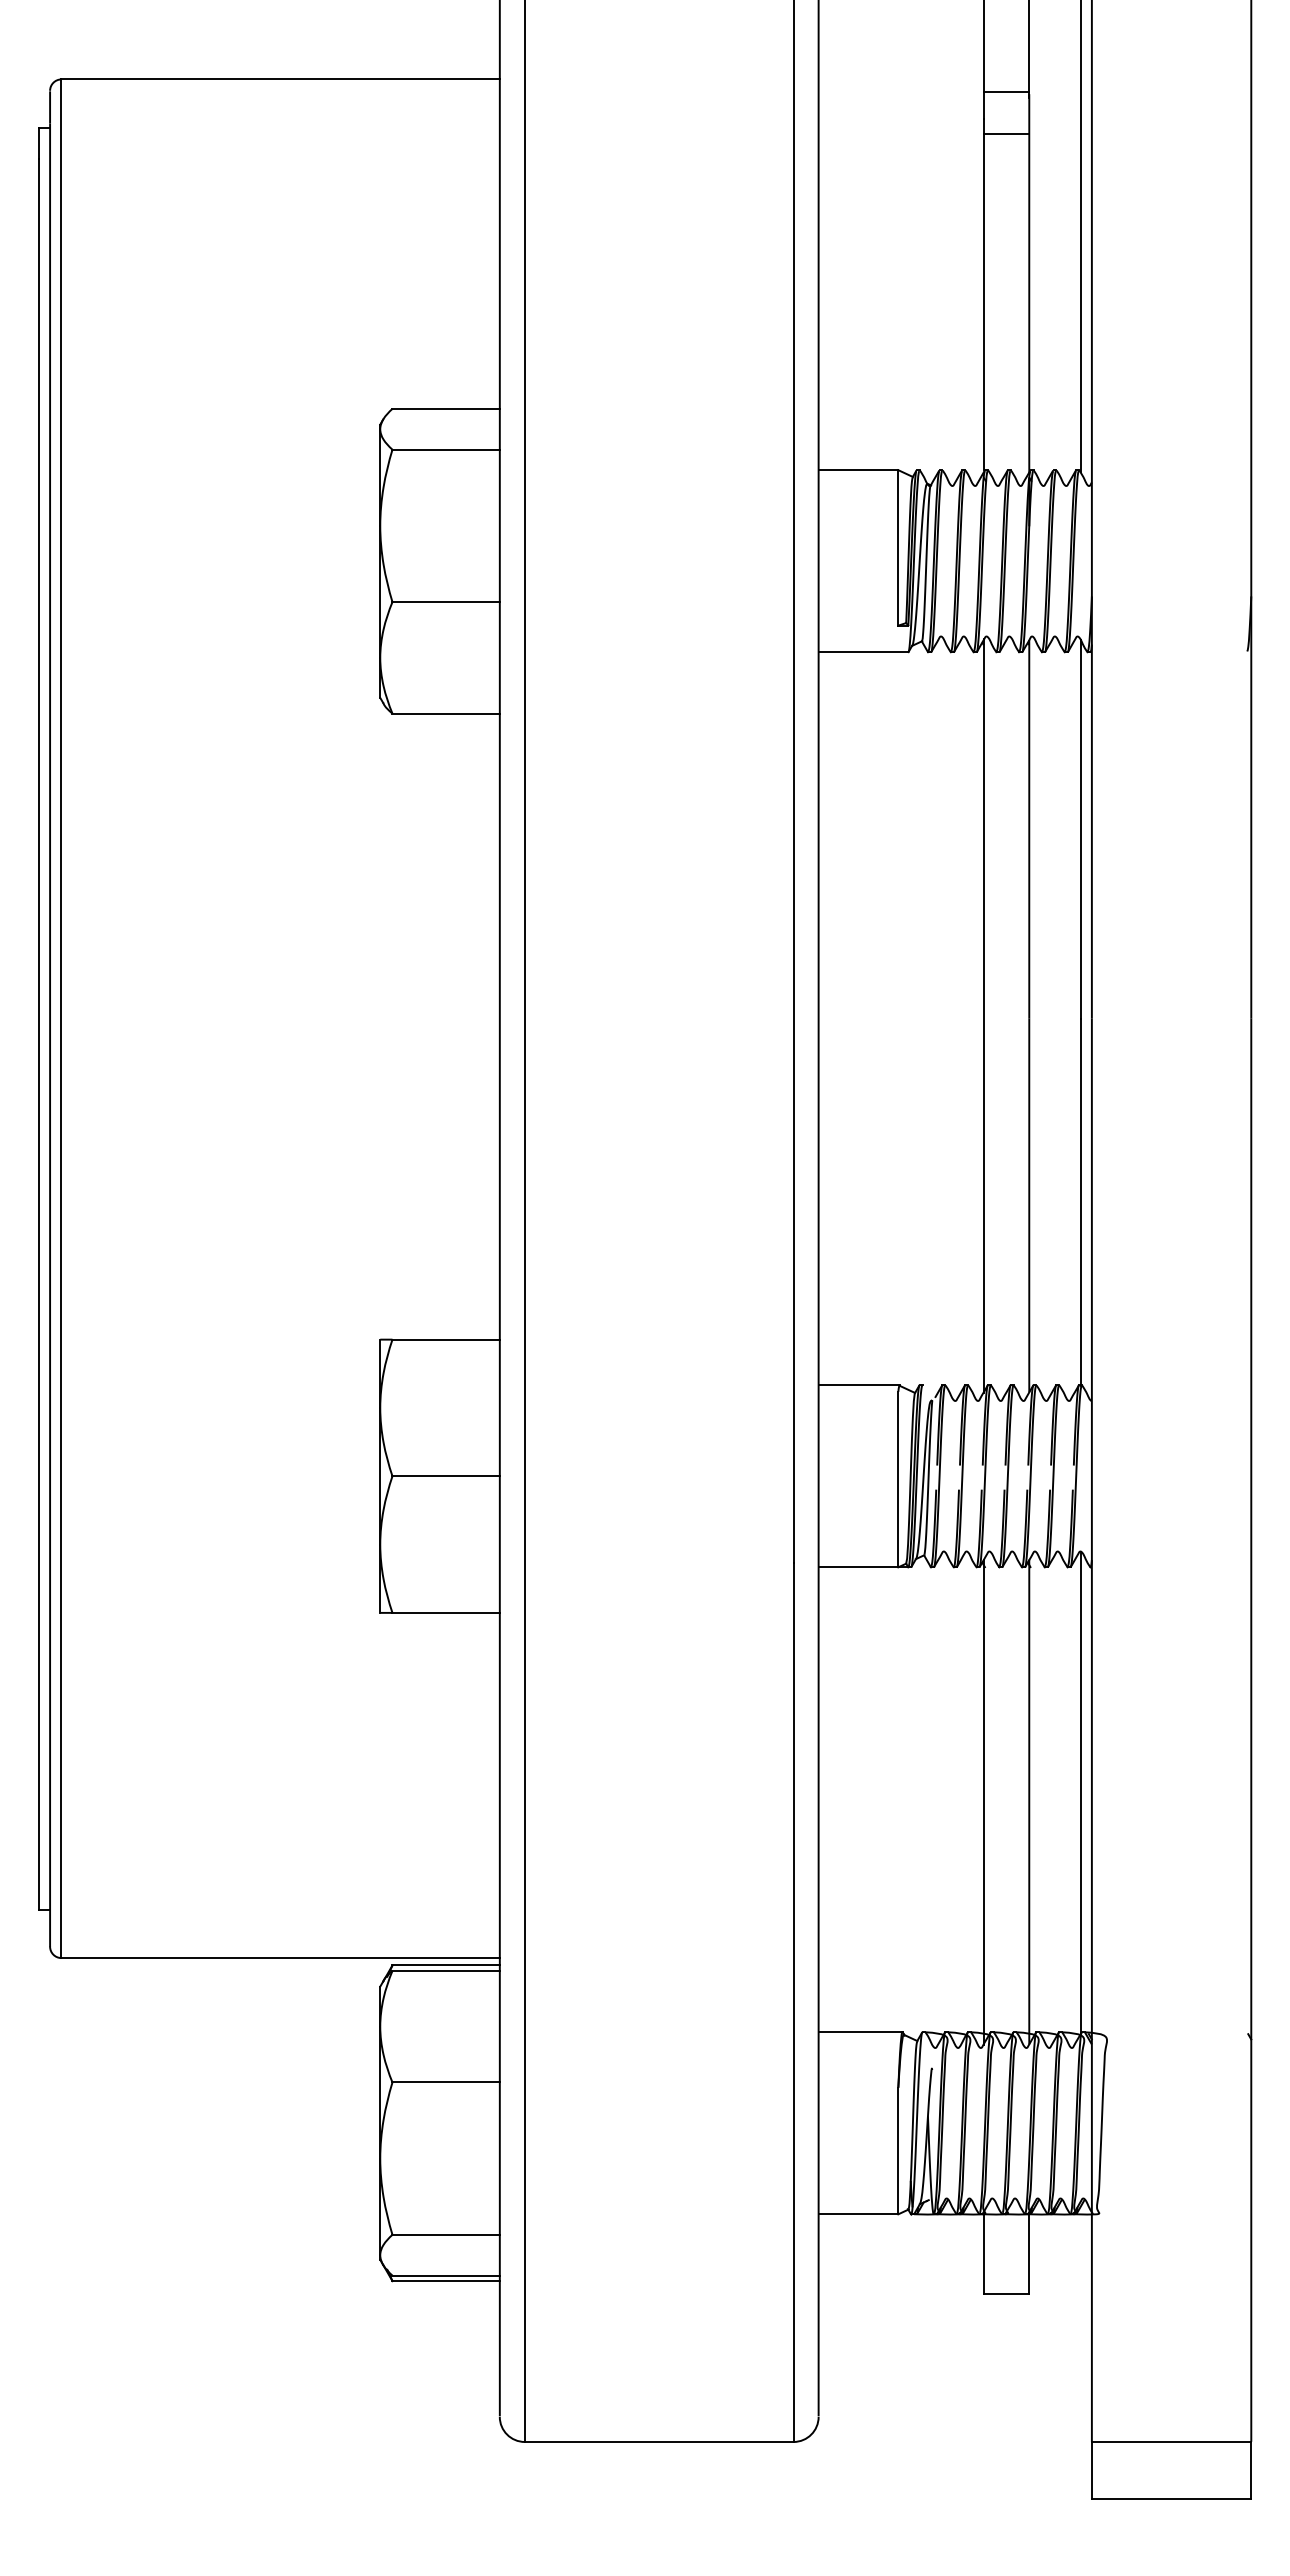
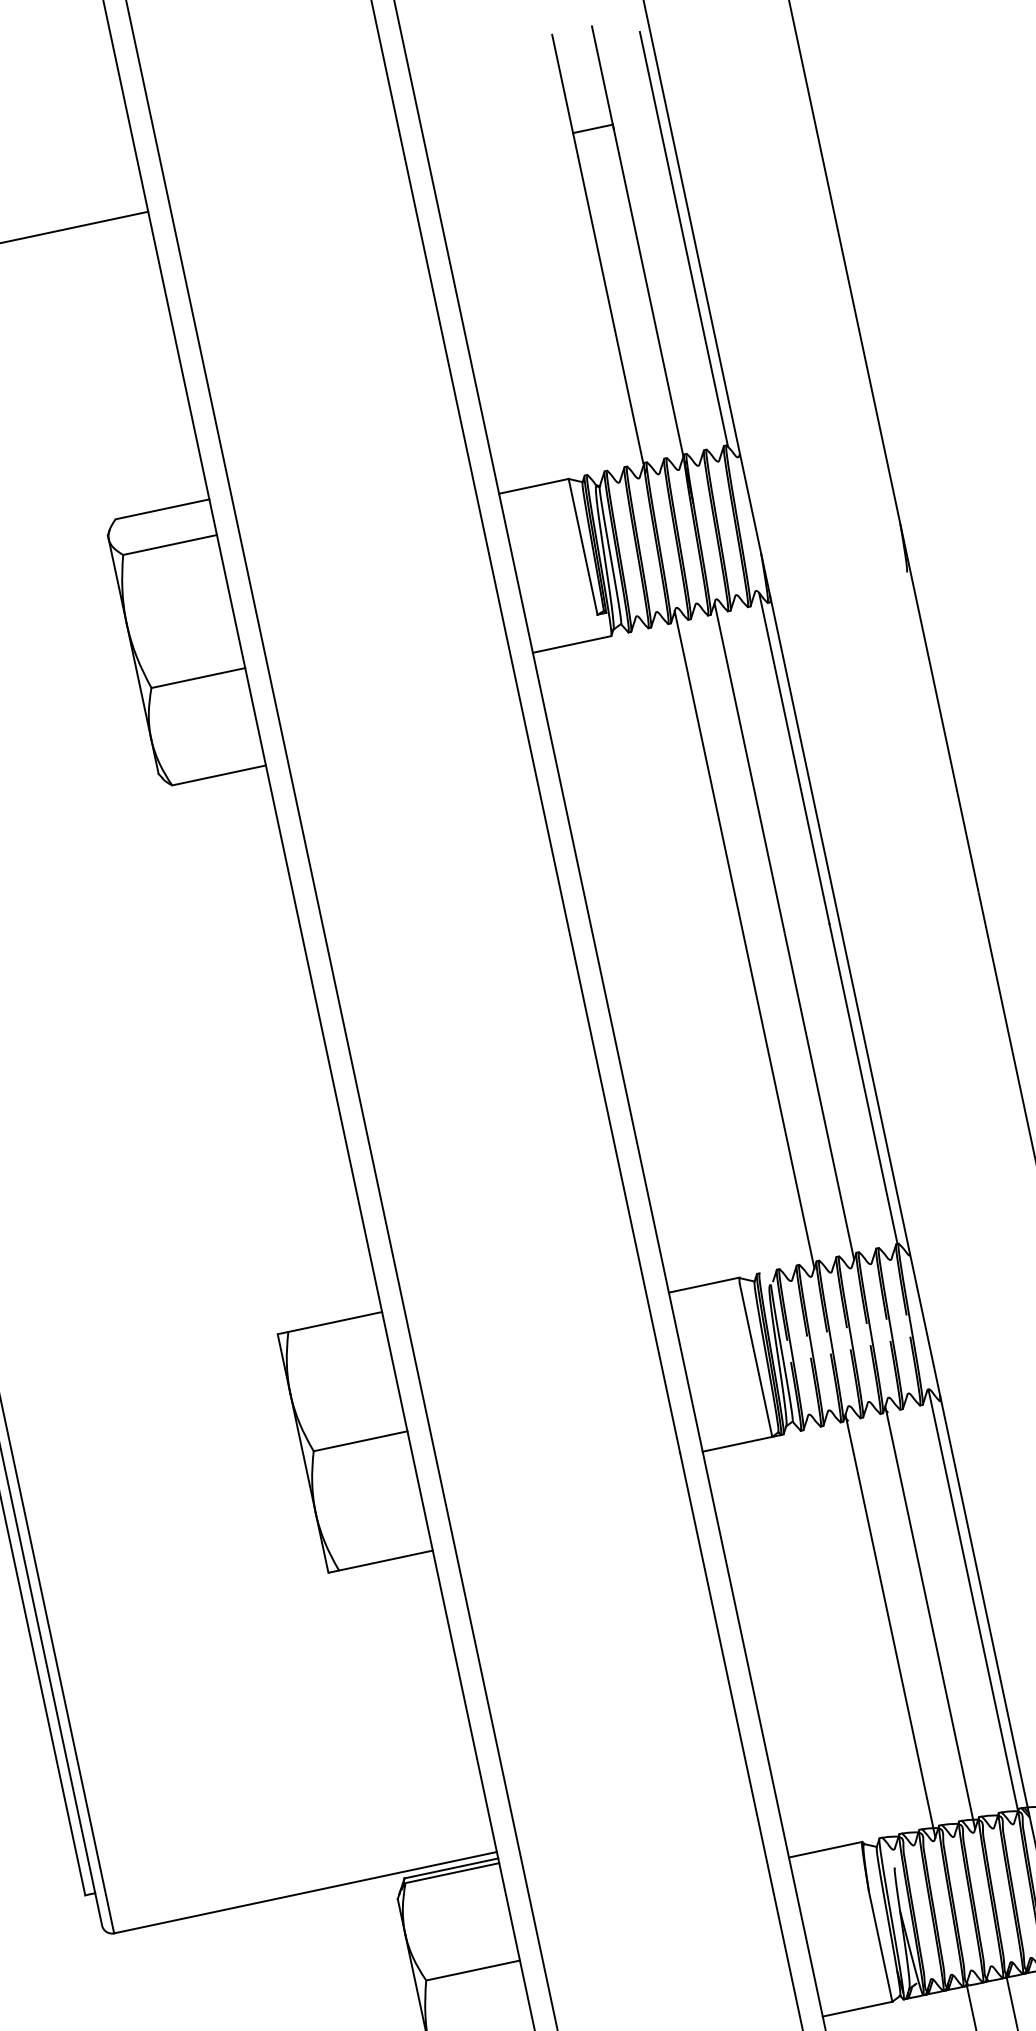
line: (1006, 133) -> (600, 164), removed

